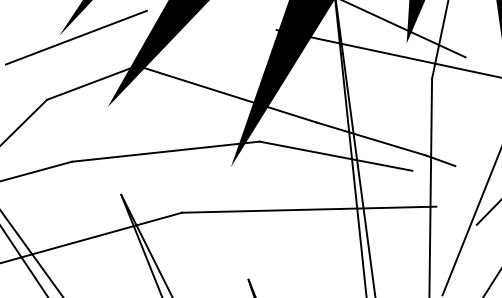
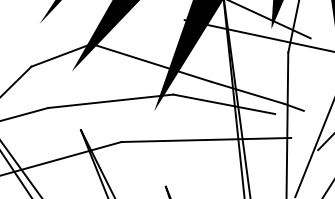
line: (77, 38) -> (51, 25), removed

